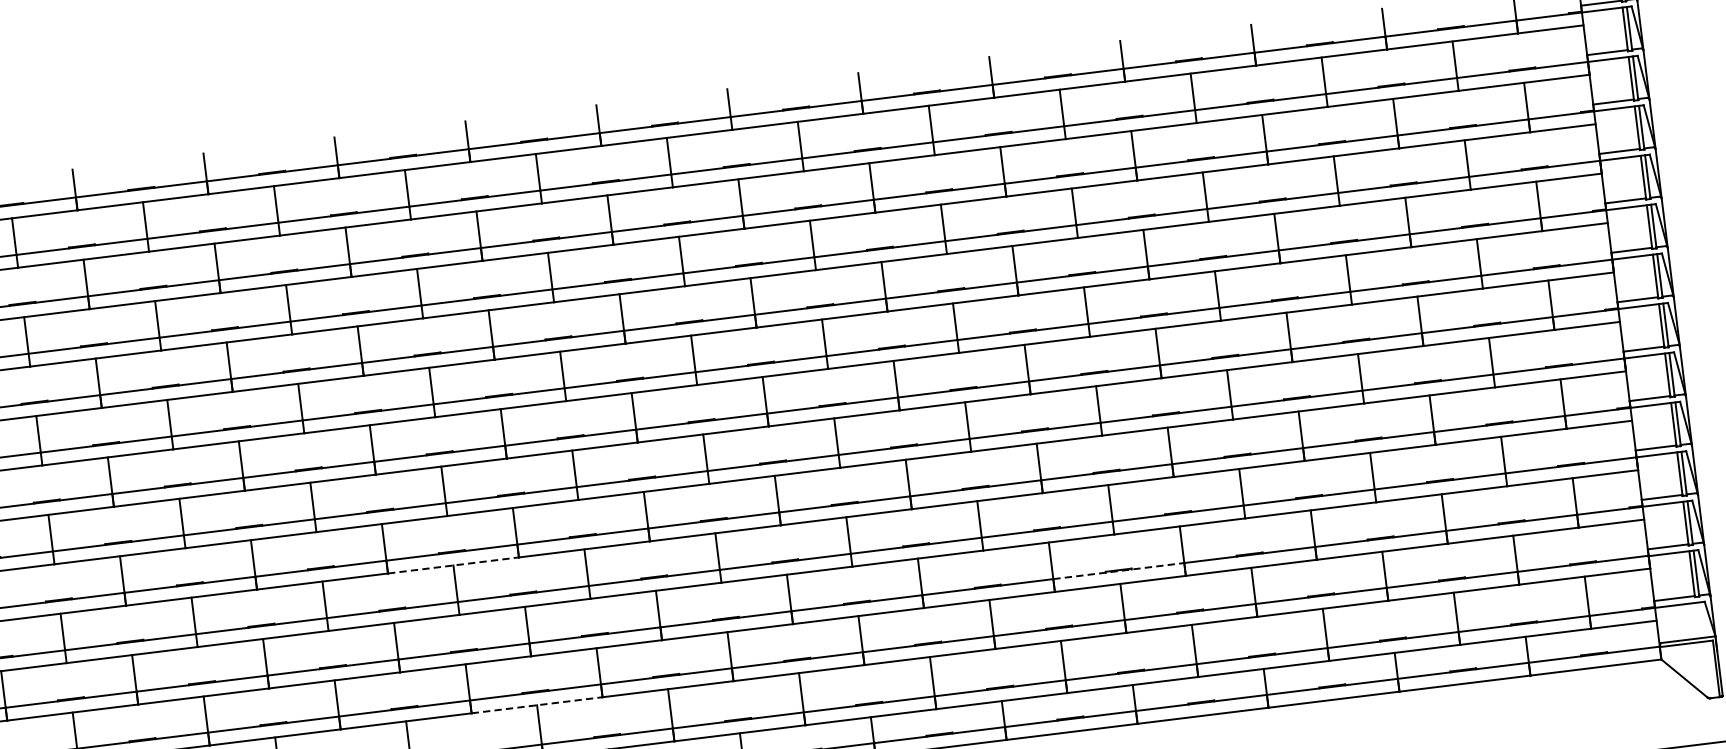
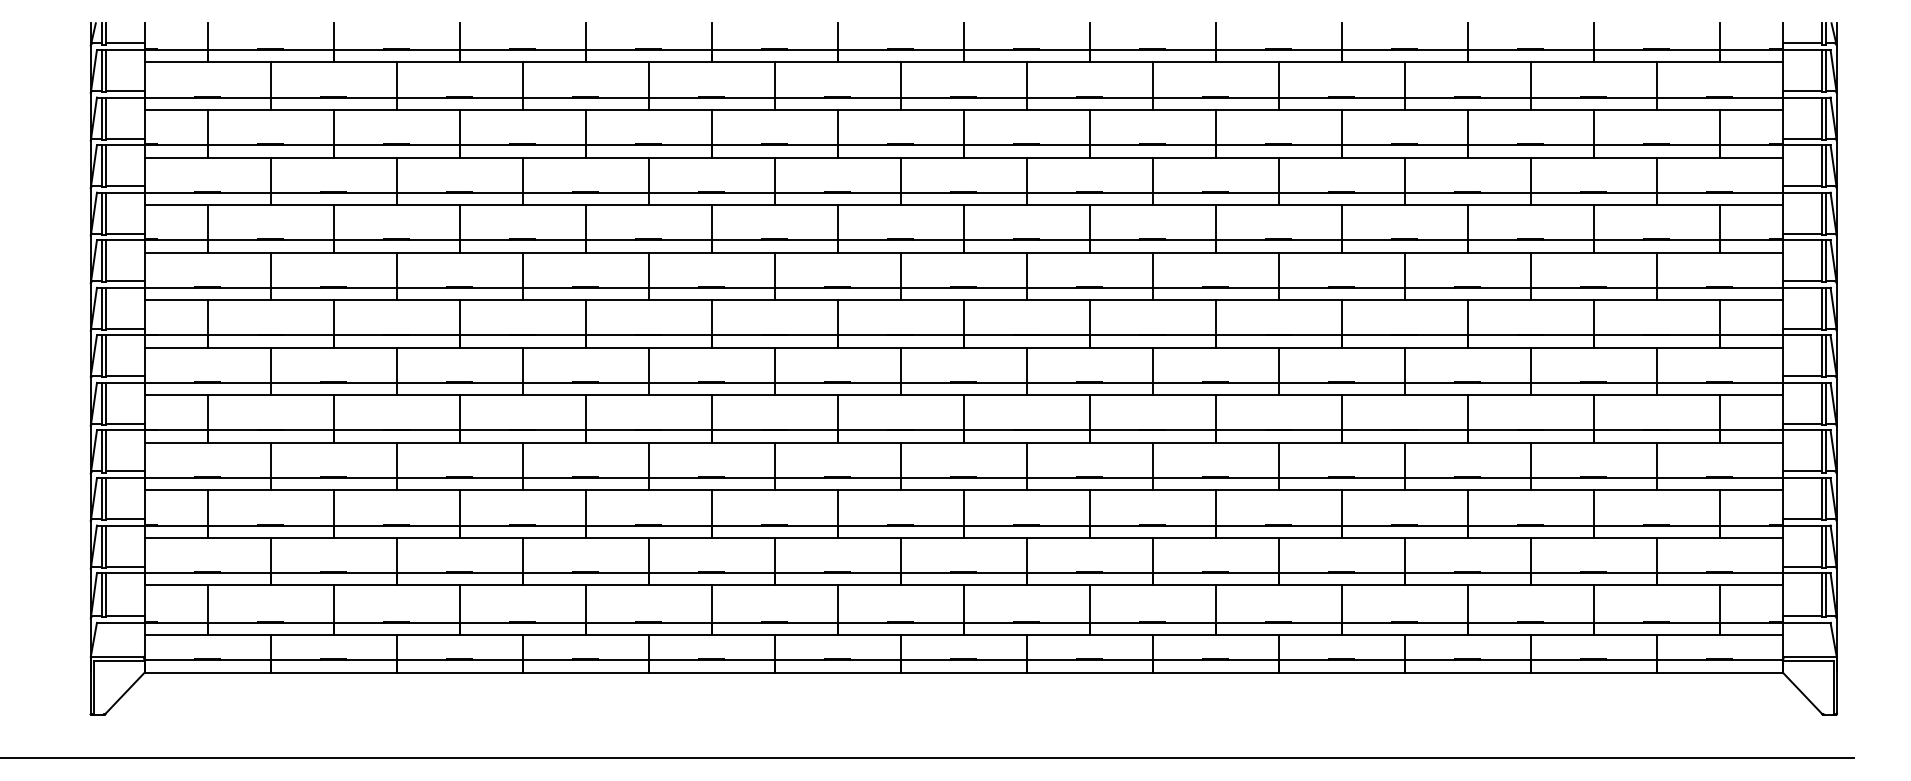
line: (454, 565) -> (649, 442), dashed -> solid
line: (1119, 570) -> (1279, 525), dashed -> solid
line: (537, 705) -> (712, 585), dashed -> solid

